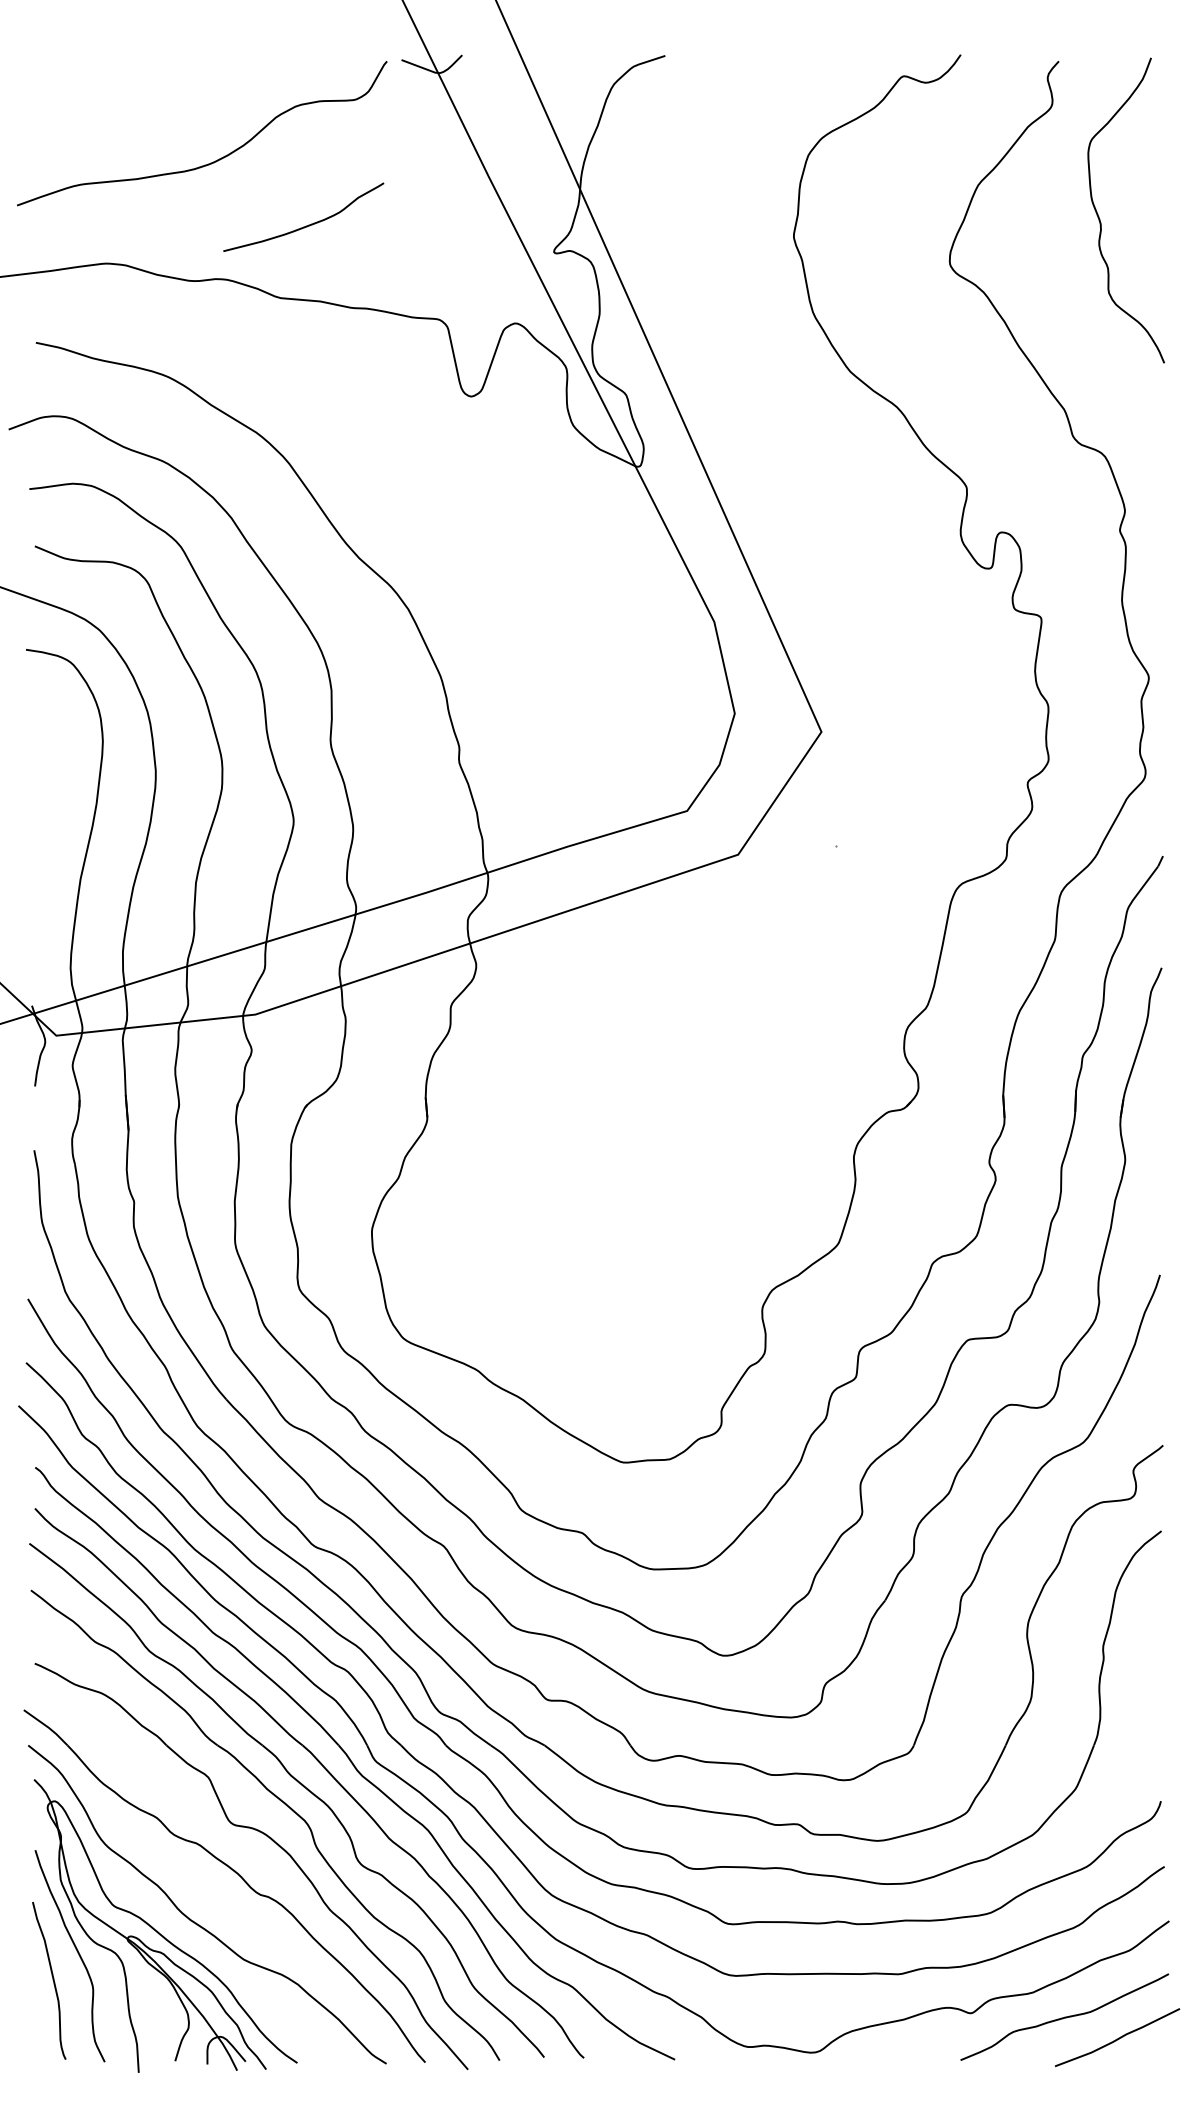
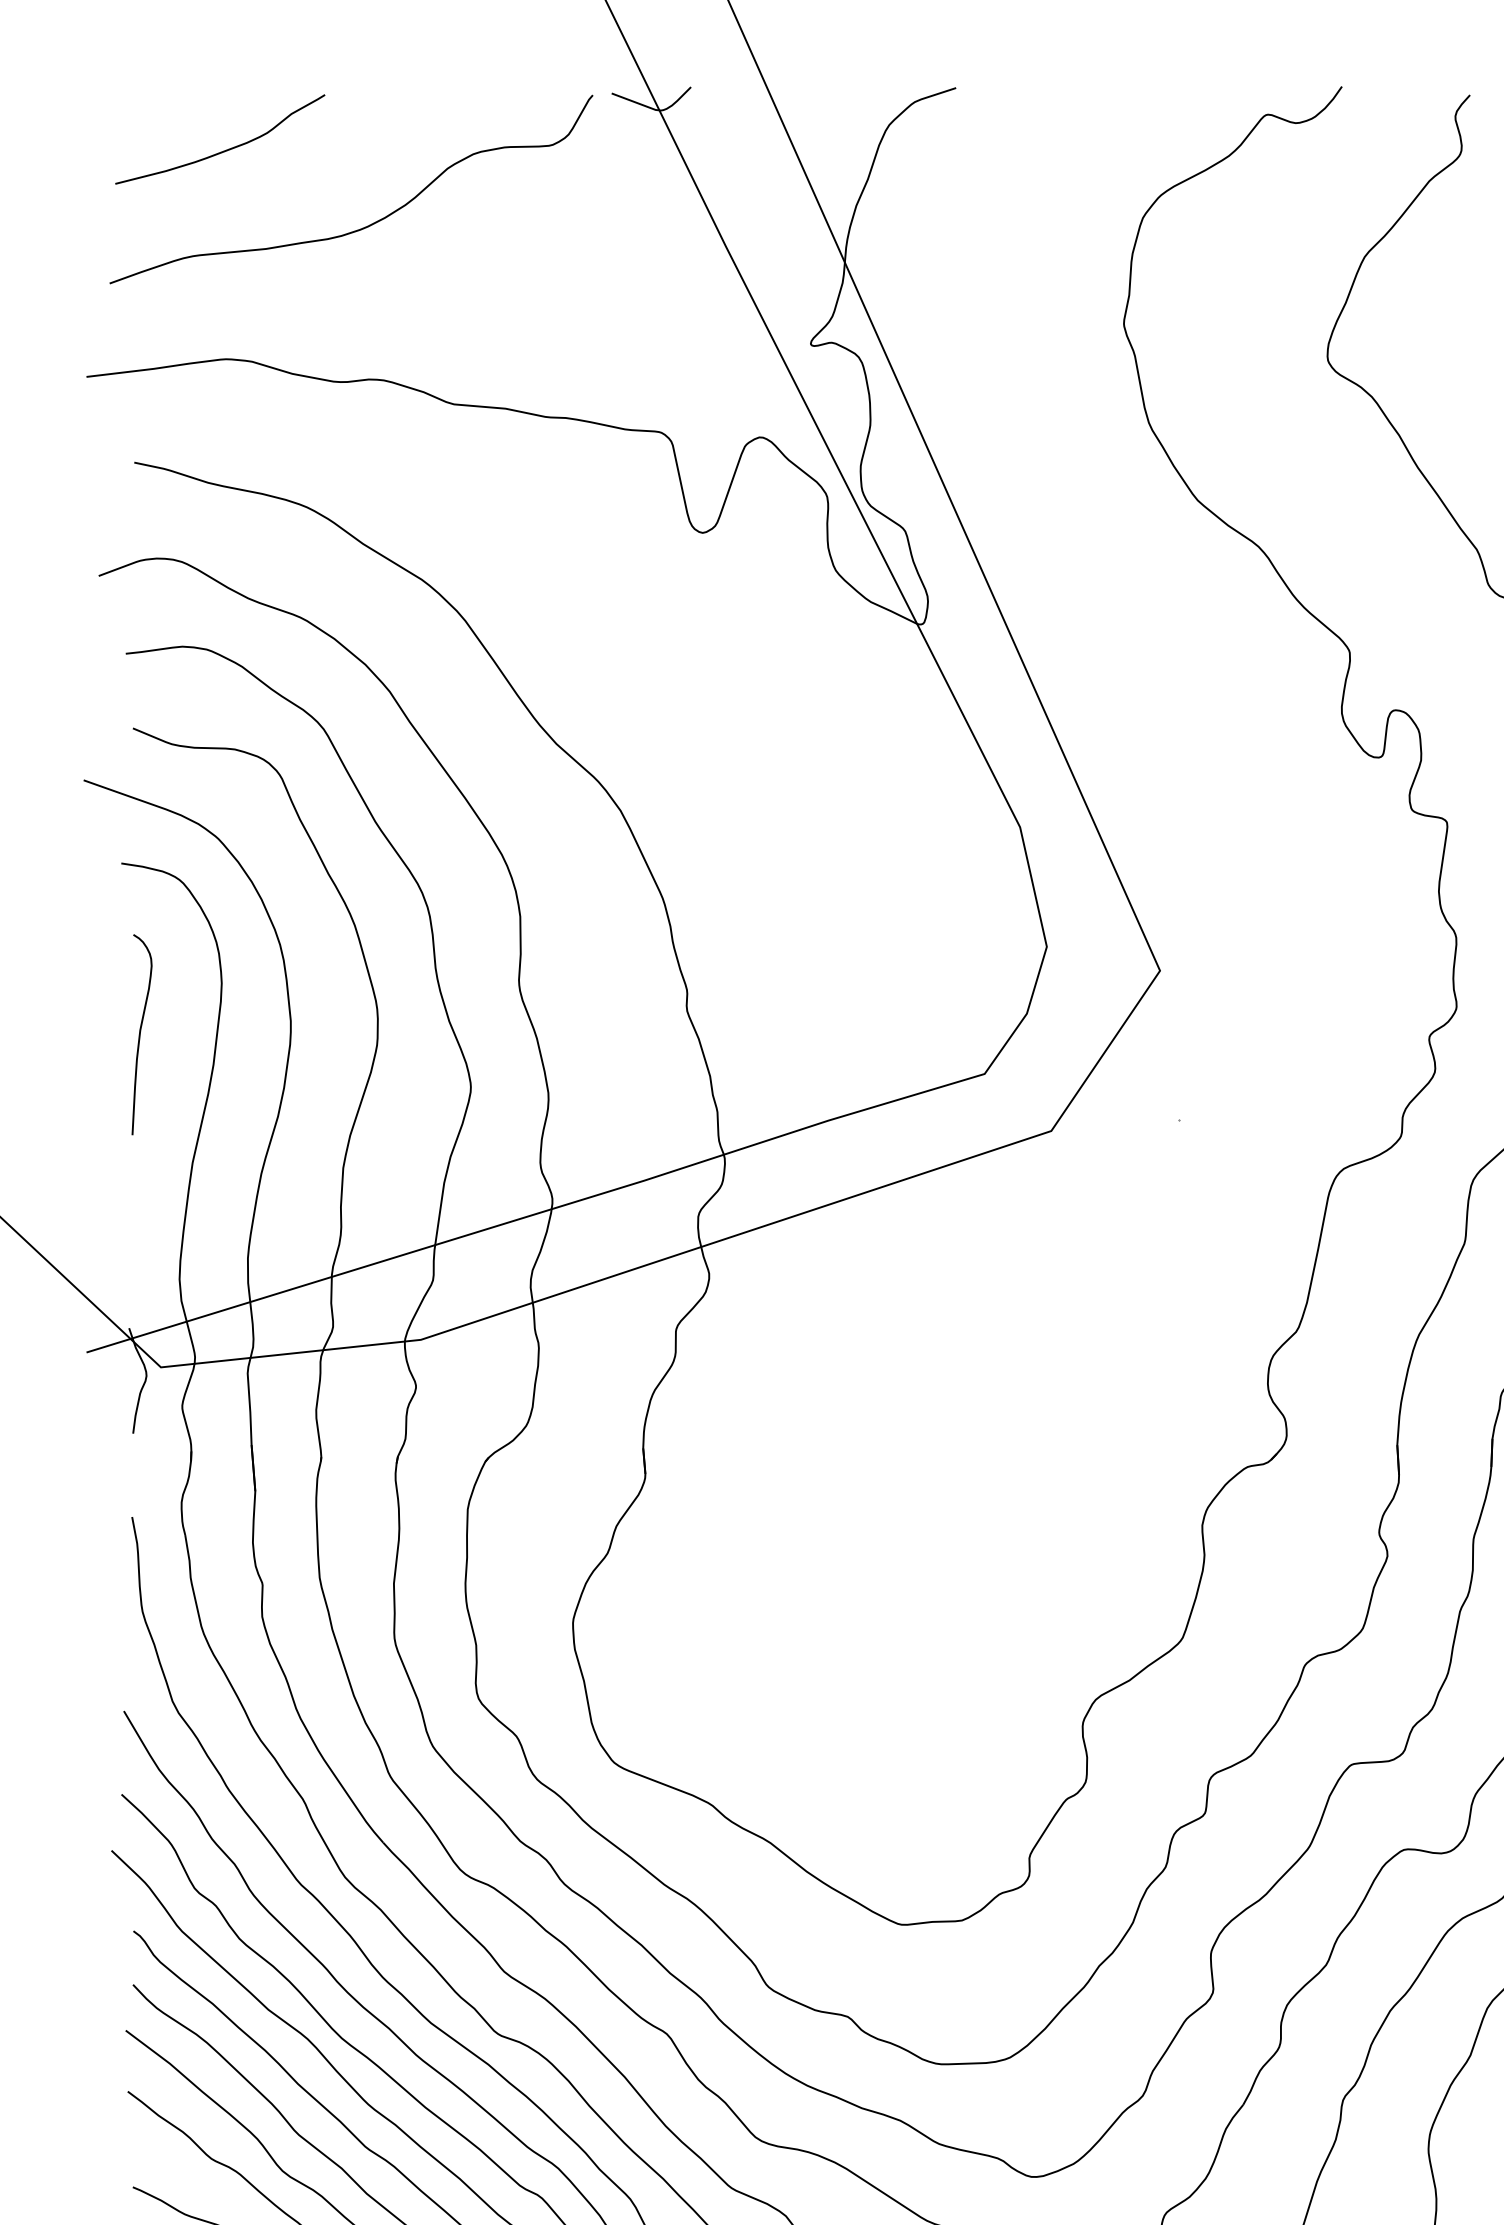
curve: (308, 224) -> (226, 148), moved
curve: (41, 780) -> (141, 1034), added

